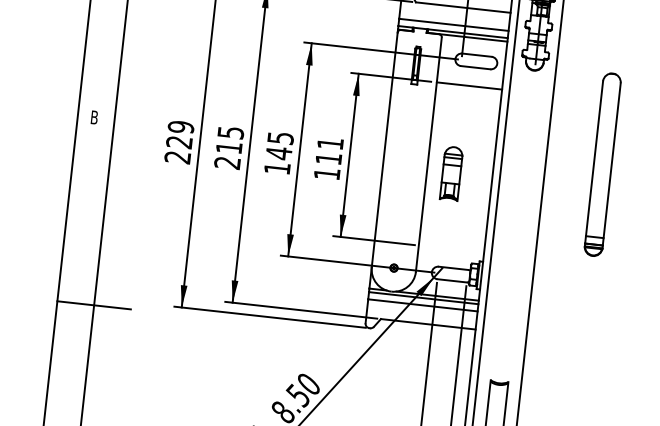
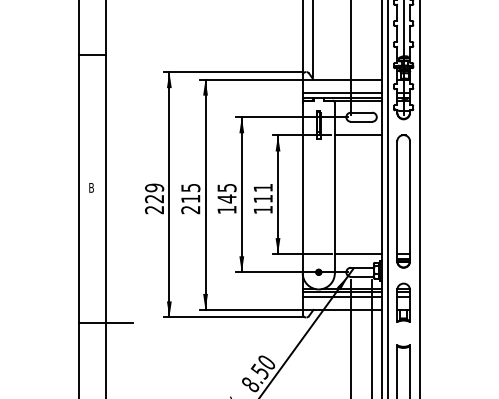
part: (602, 164) -> (403, 201), moved
part: (451, 173) -> (403, 302), moved
line: (451, 249) -> (358, 254), added

